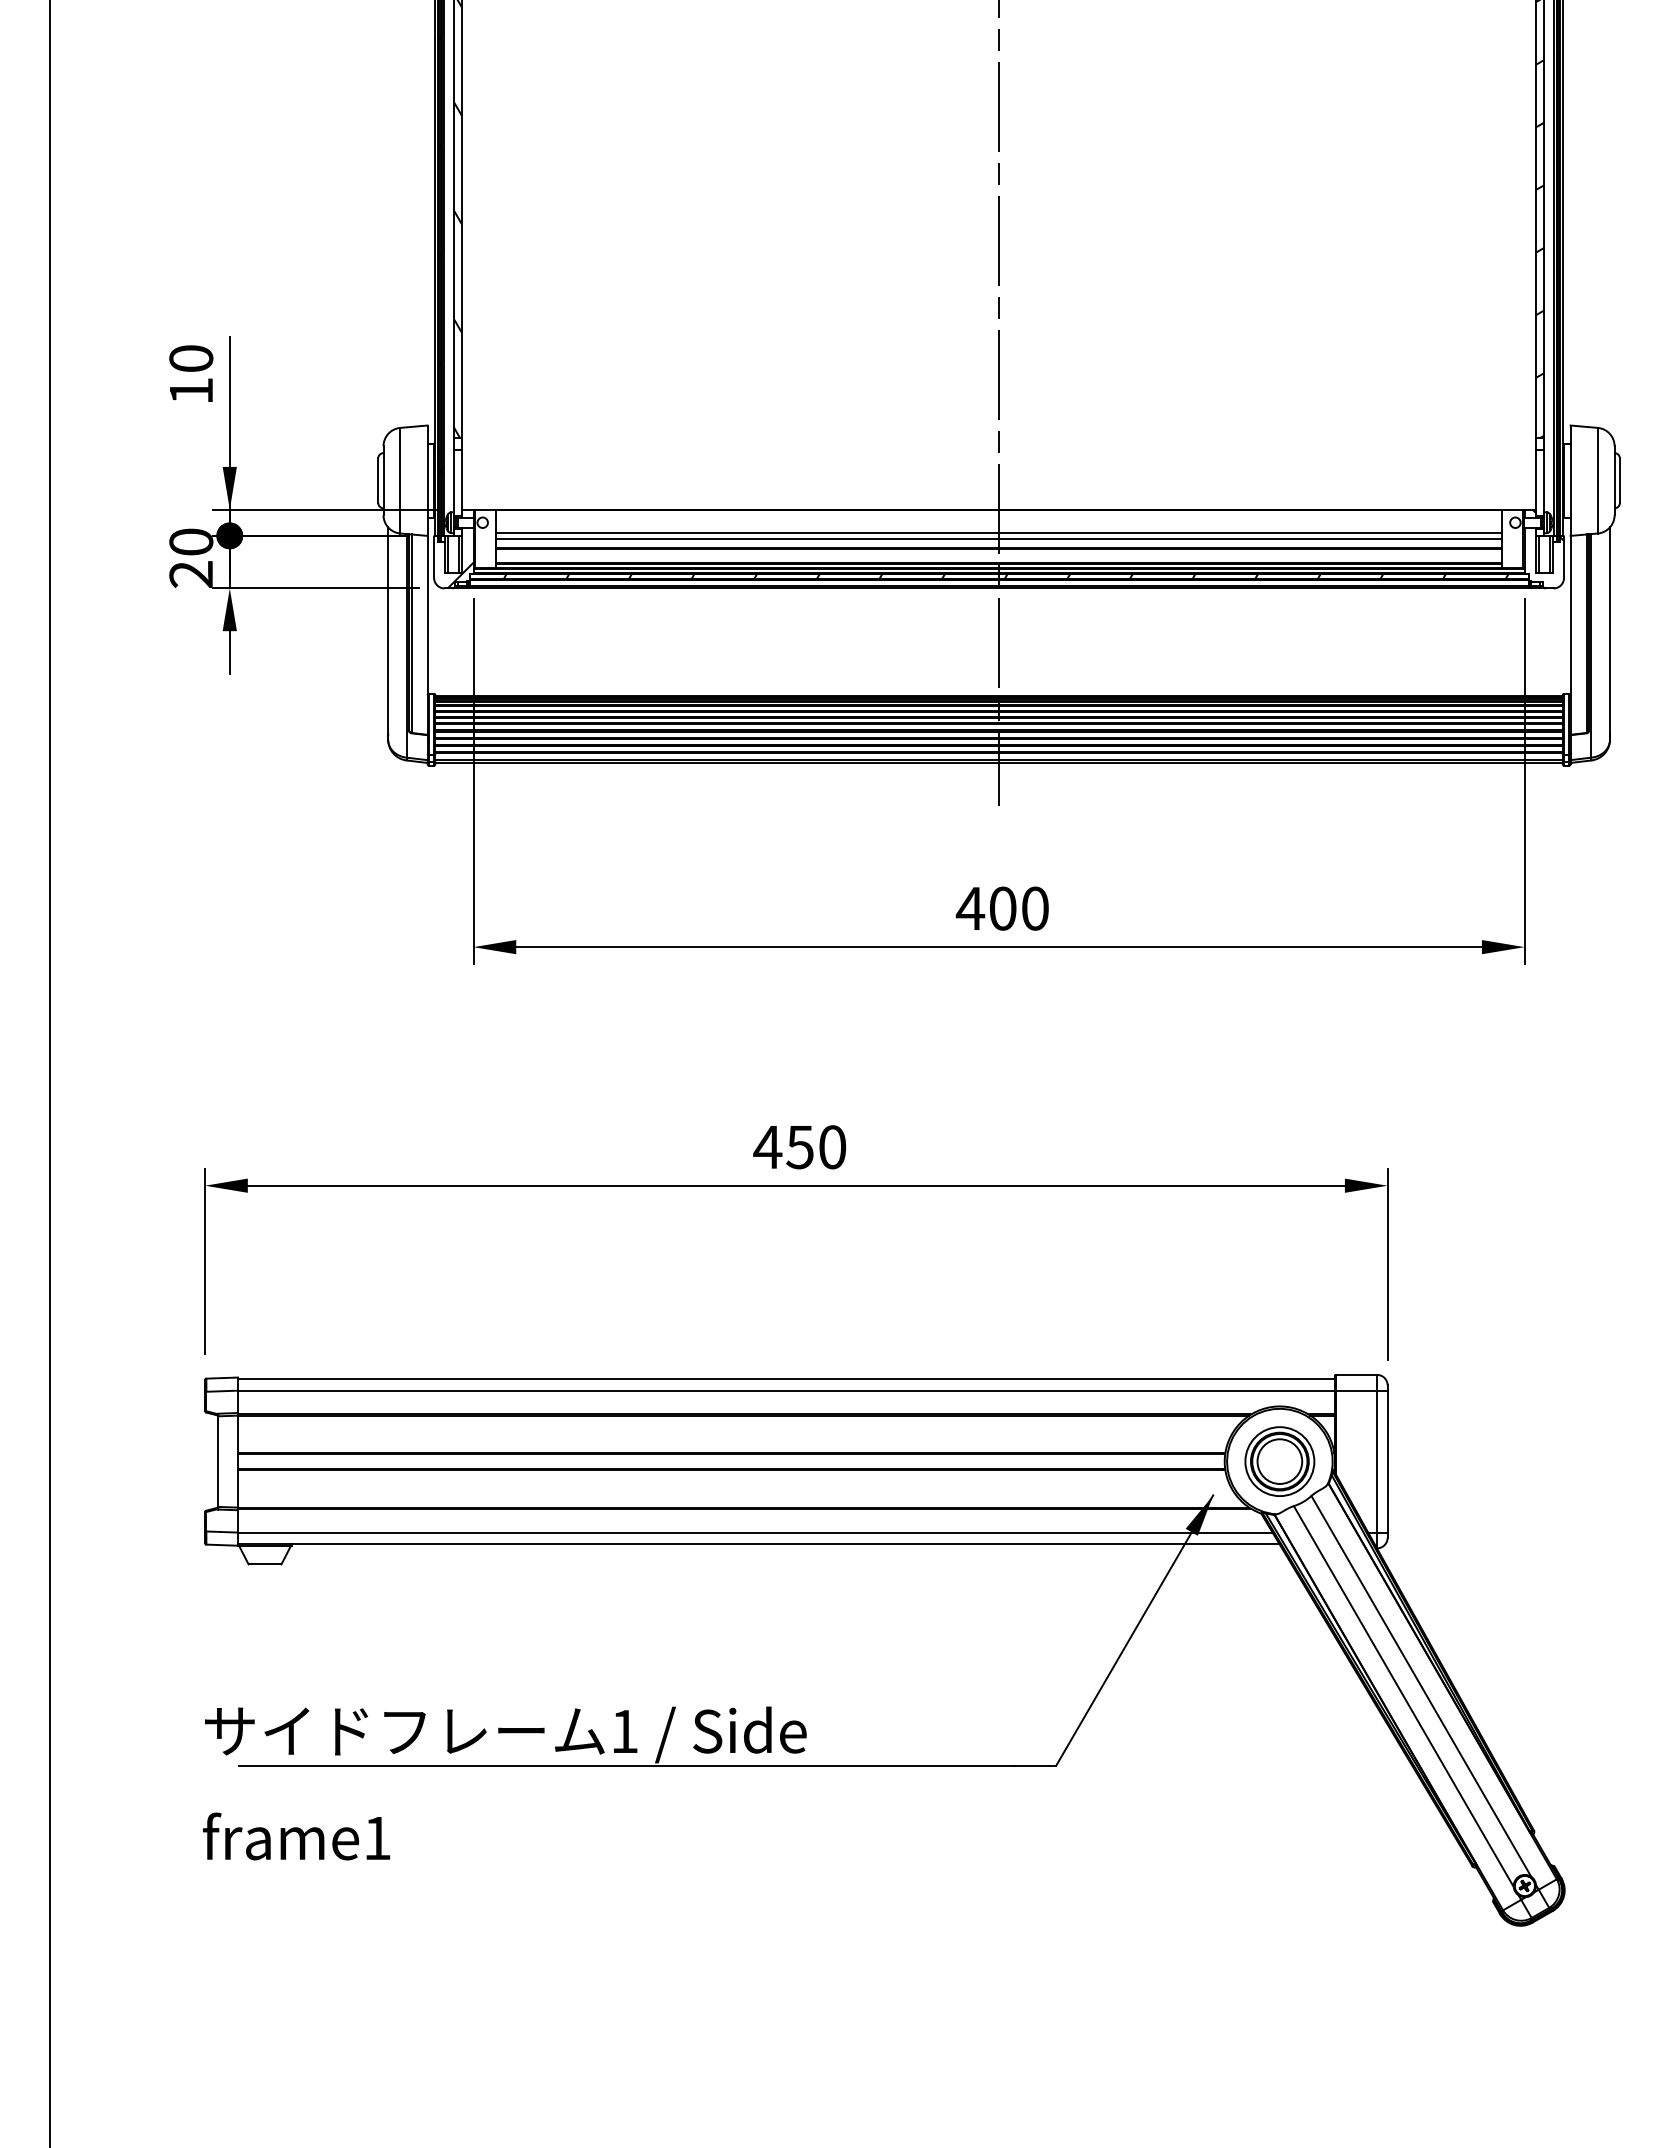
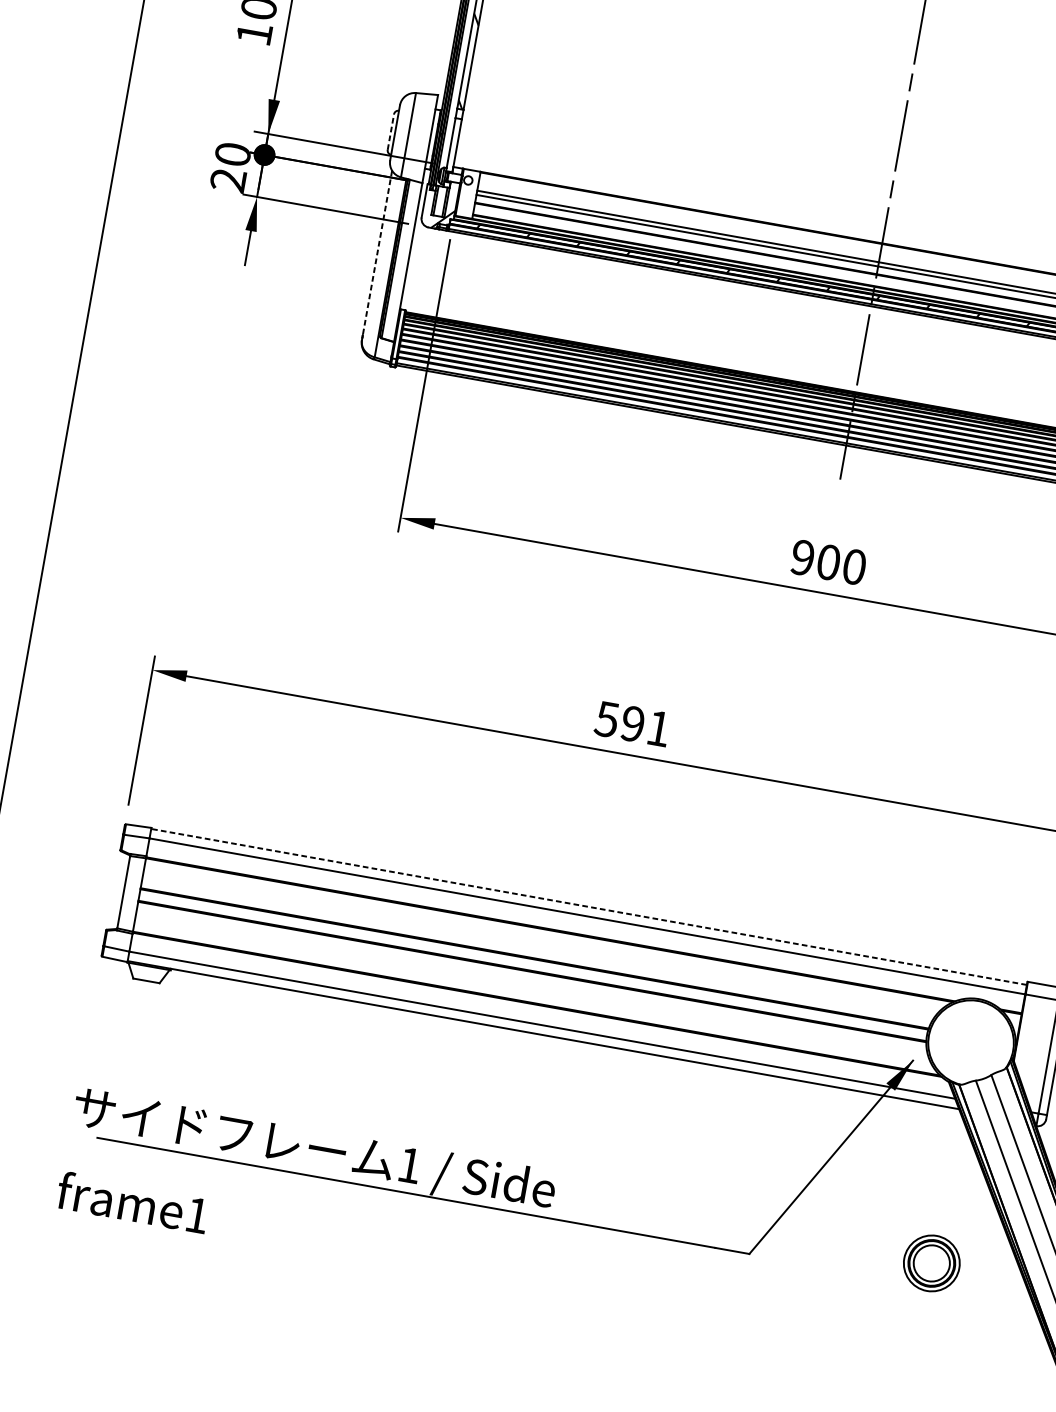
line: (378, 480) -> (391, 131), solid -> dashed
line: (388, 630) -> (377, 253), solid -> dashed
text: (970, 908) -> (802, 557), 400 -> 900
text: (799, 1147) -> (632, 724), 450 -> 591
line: (786, 1378) -> (589, 906), solid -> dashed
part: (1279, 1461) -> (931, 1263), moved

